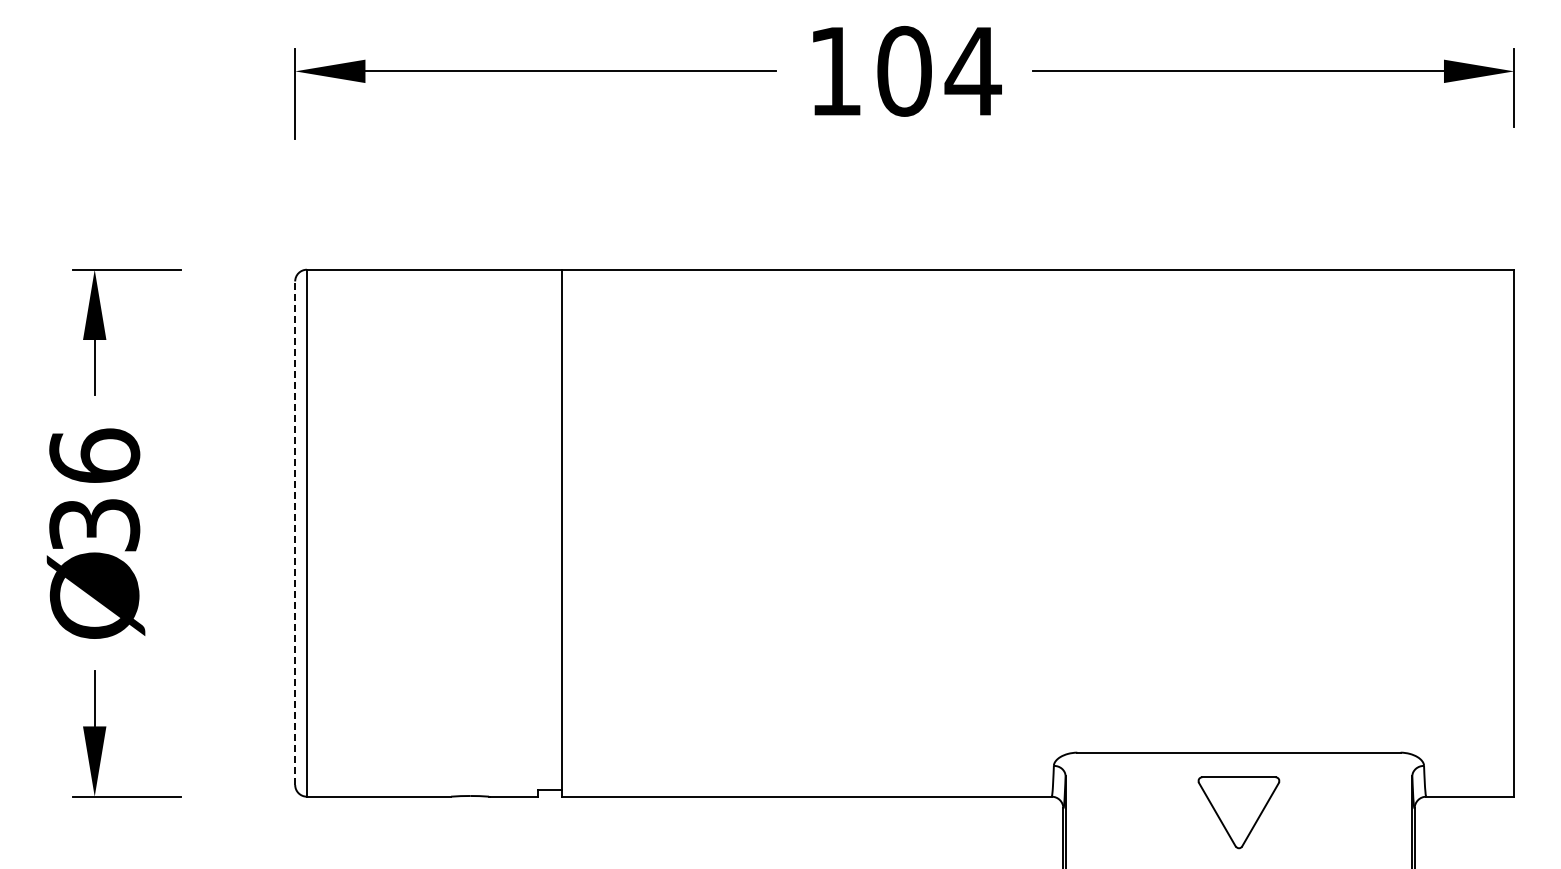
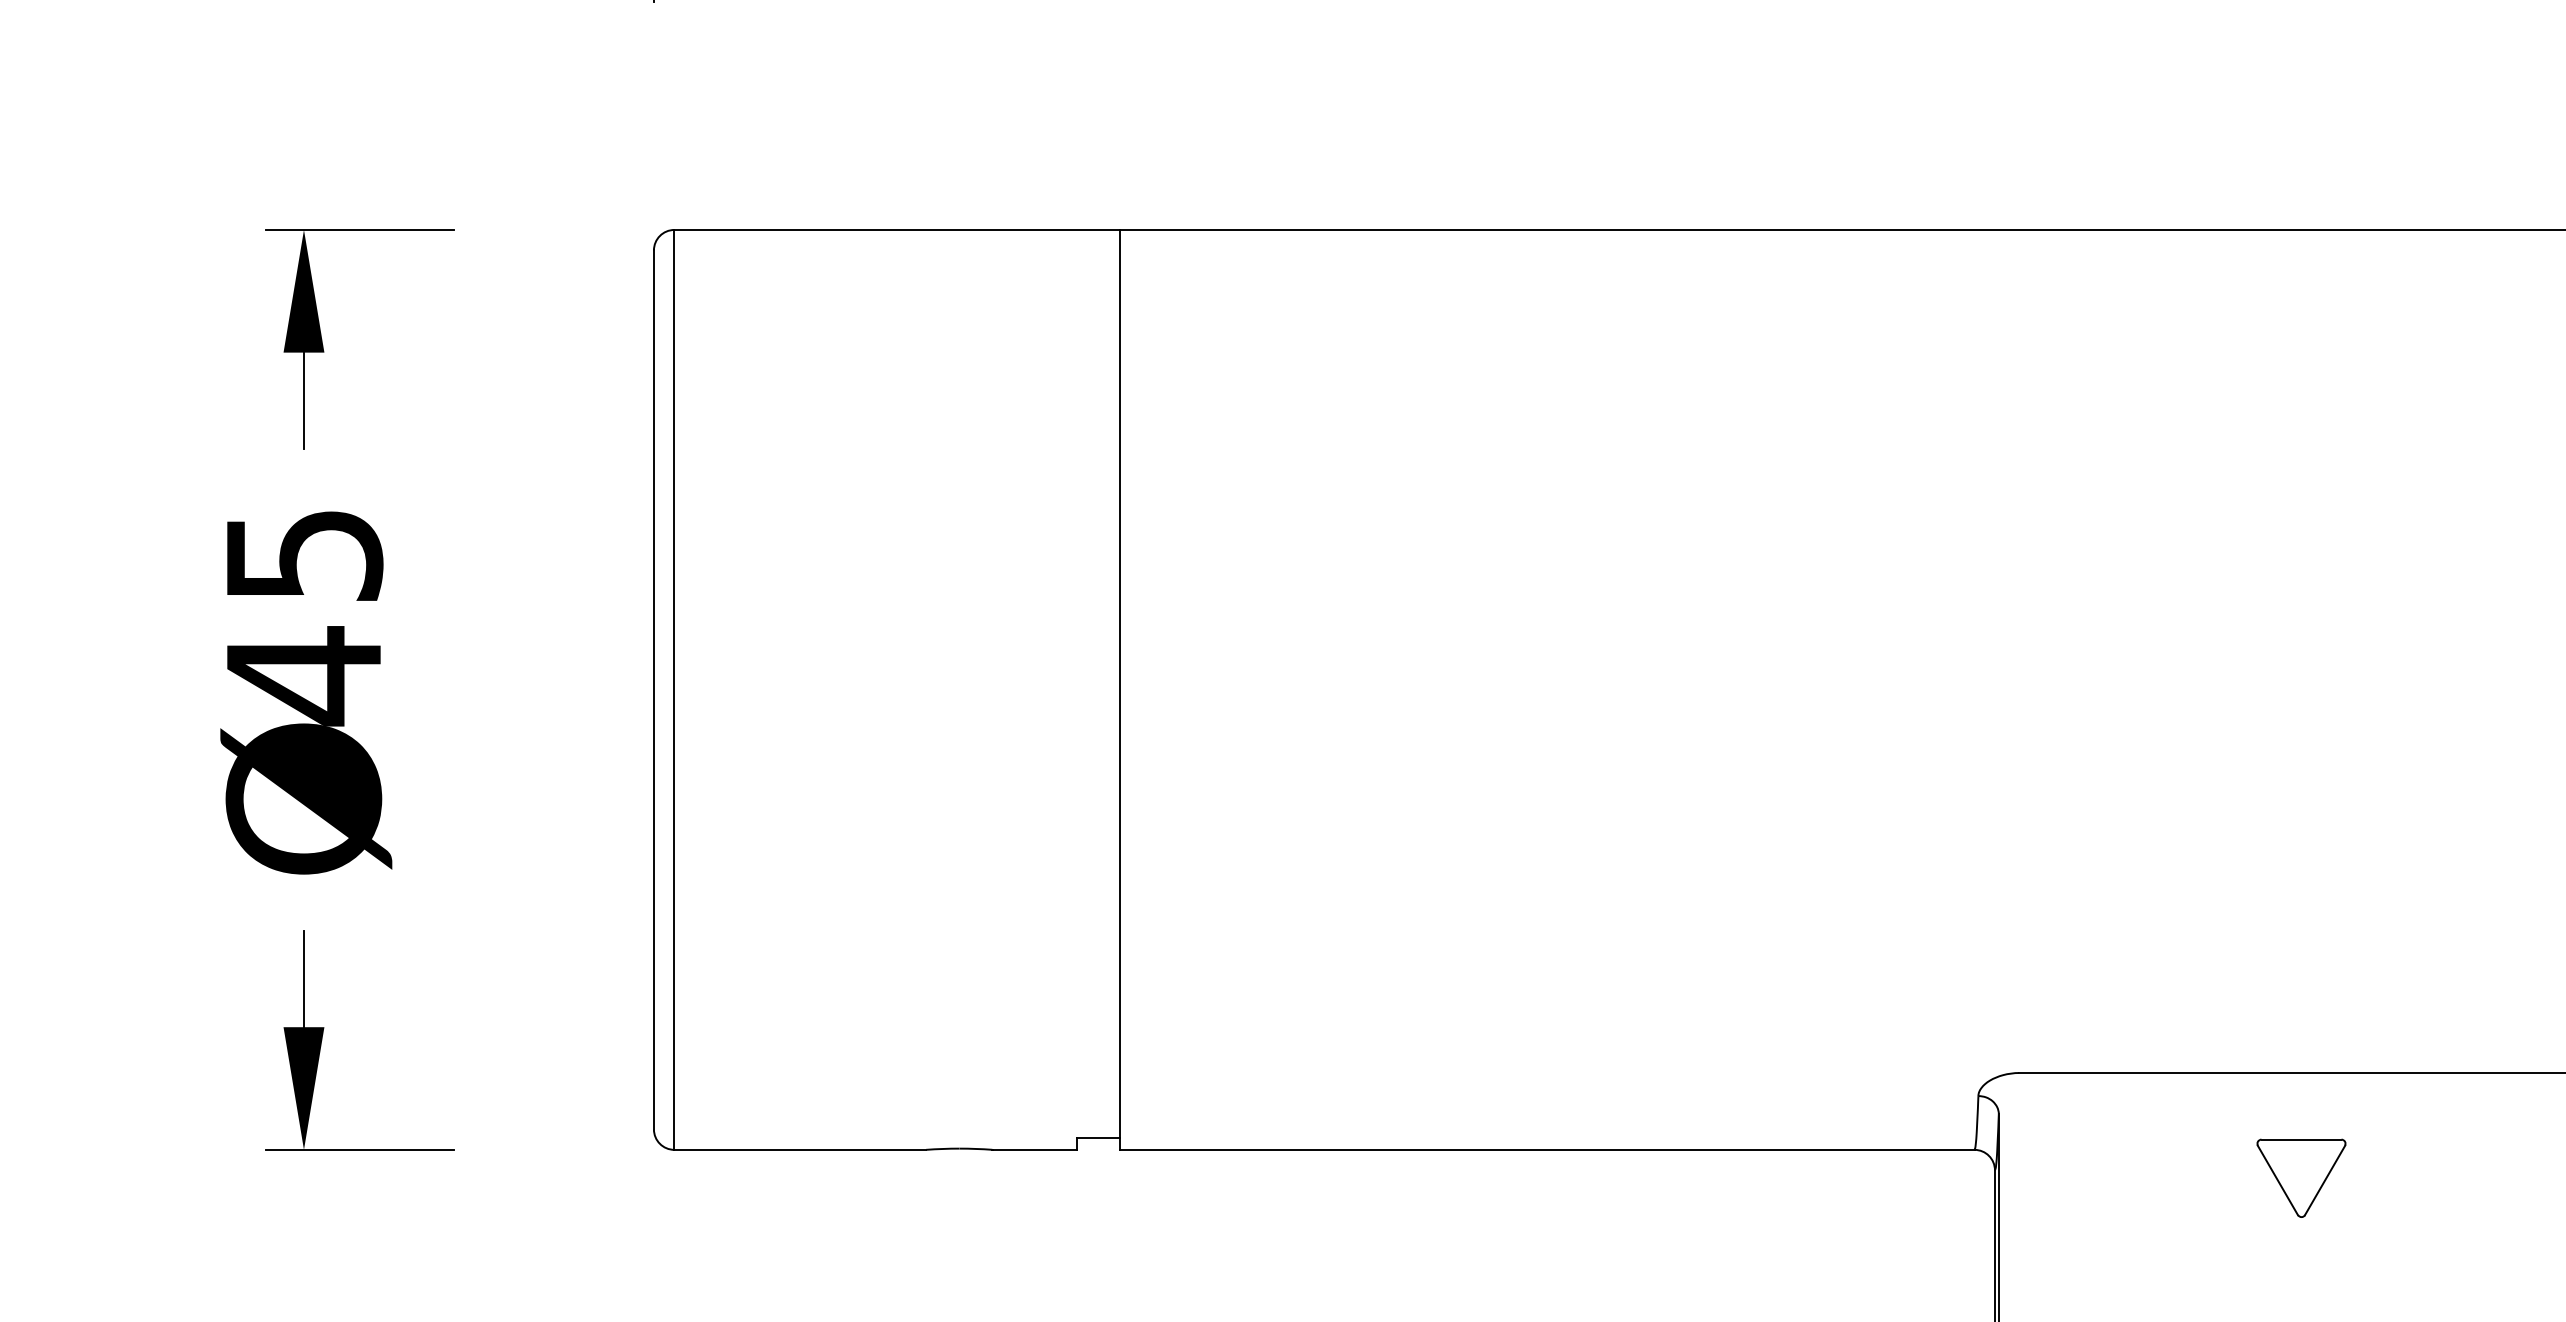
text: (94, 491) -> (303, 617), 36 -> 45
line: (295, 533) -> (654, 690), dashed -> solid
part: (1238, 813) -> (2300, 1179), size x0.62

